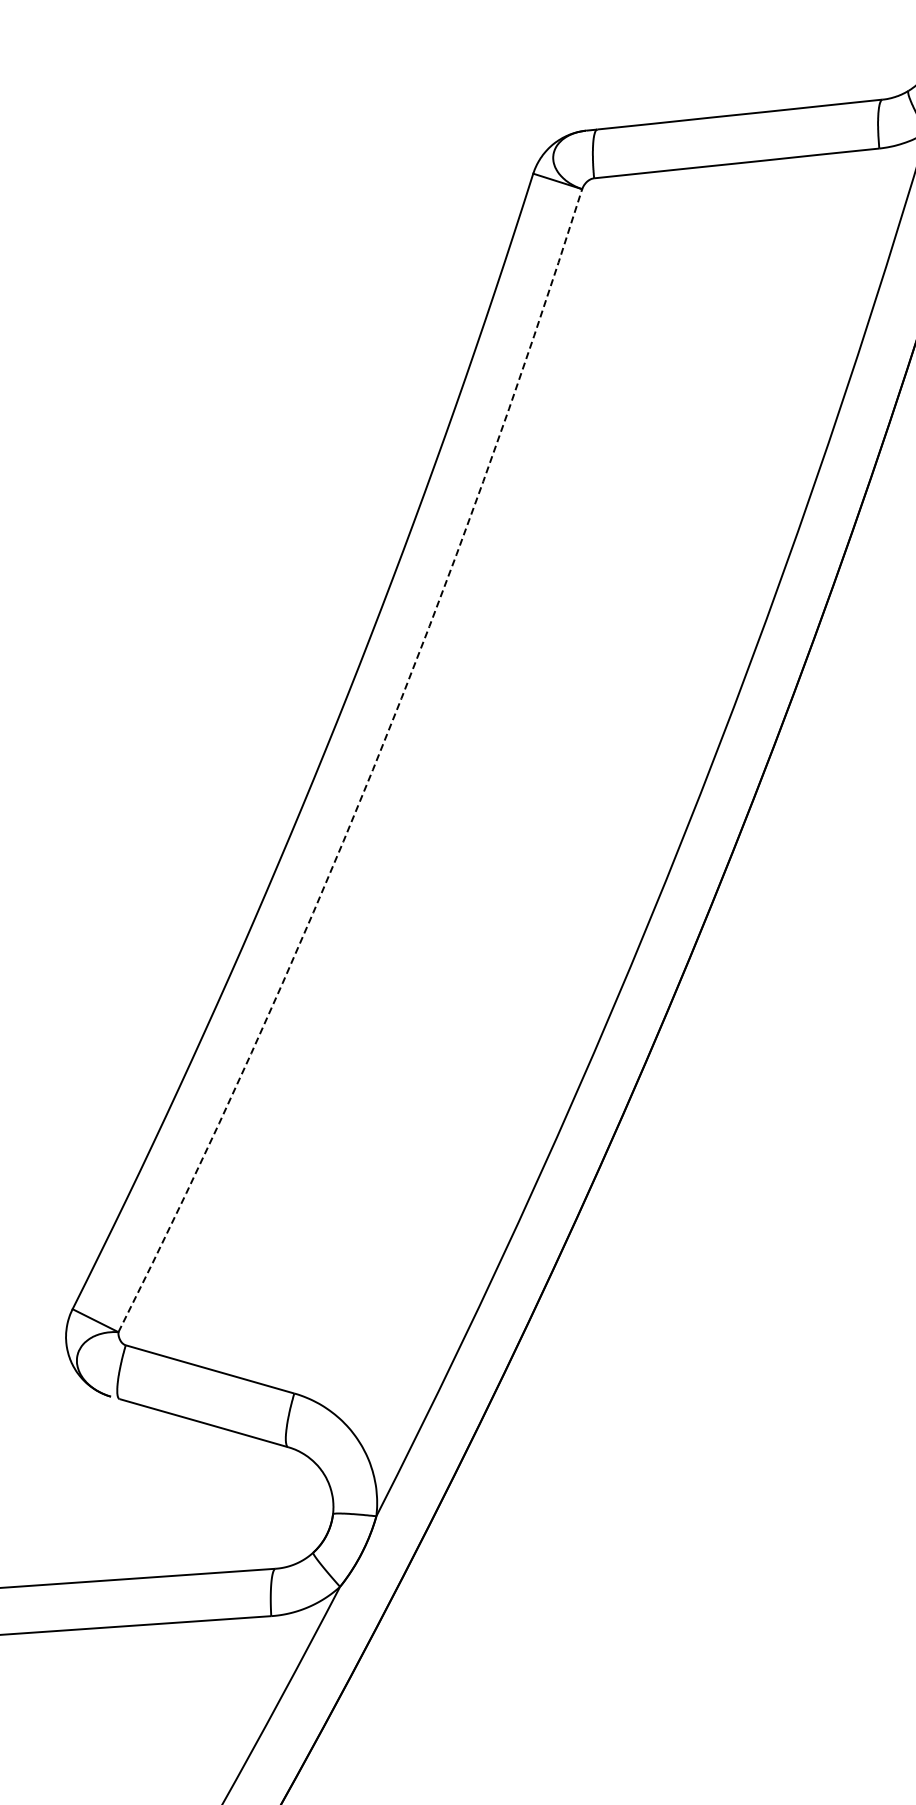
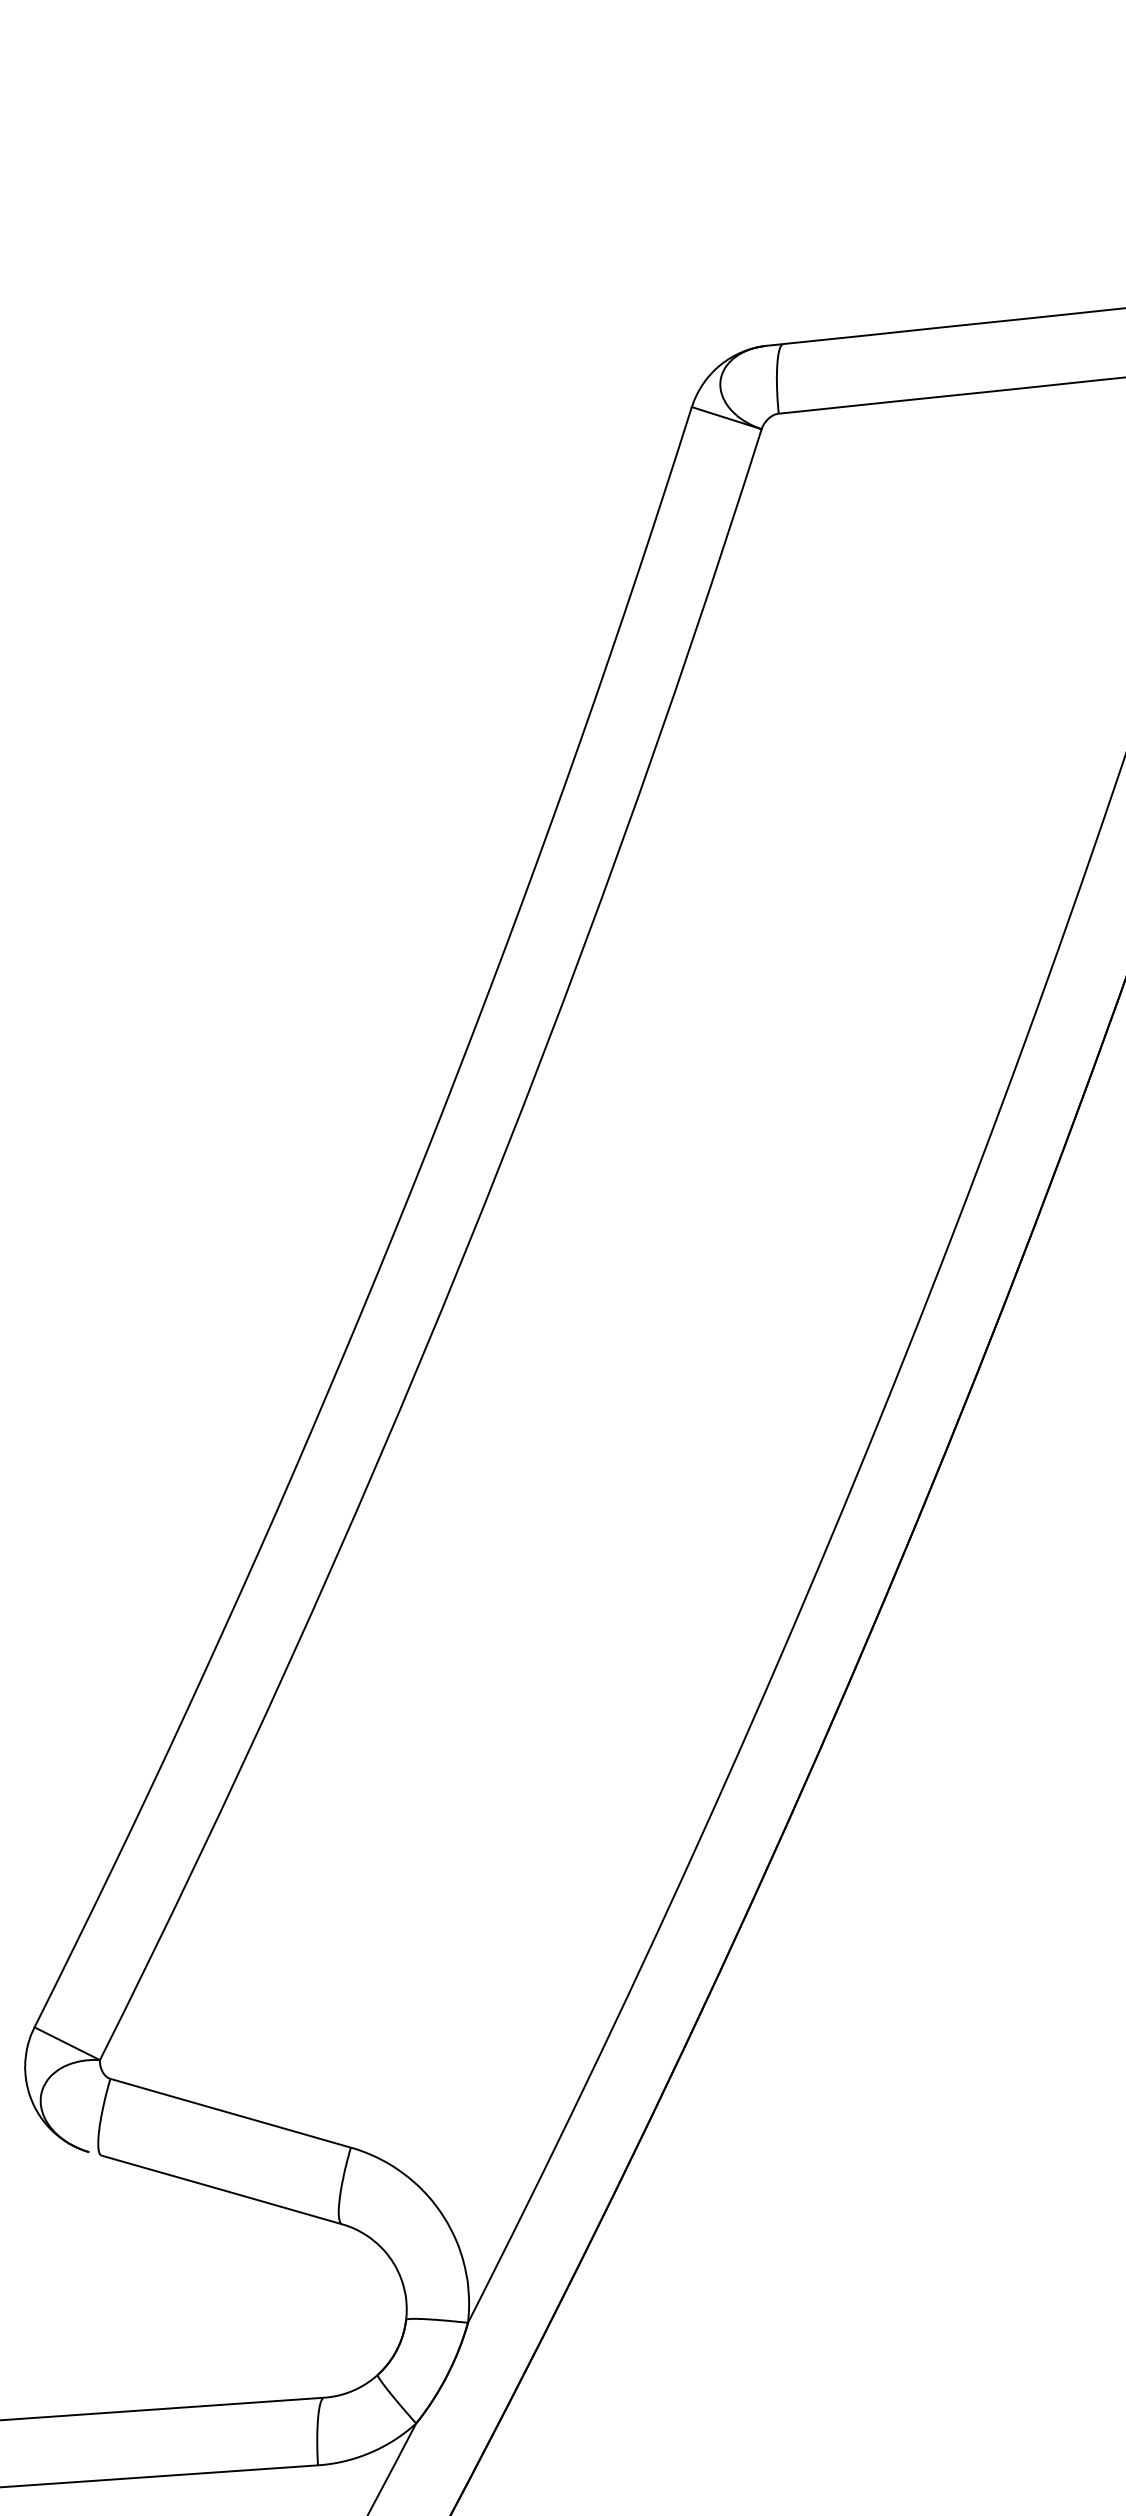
arc: (372, 769) -> (462, 1257), dashed -> solid

